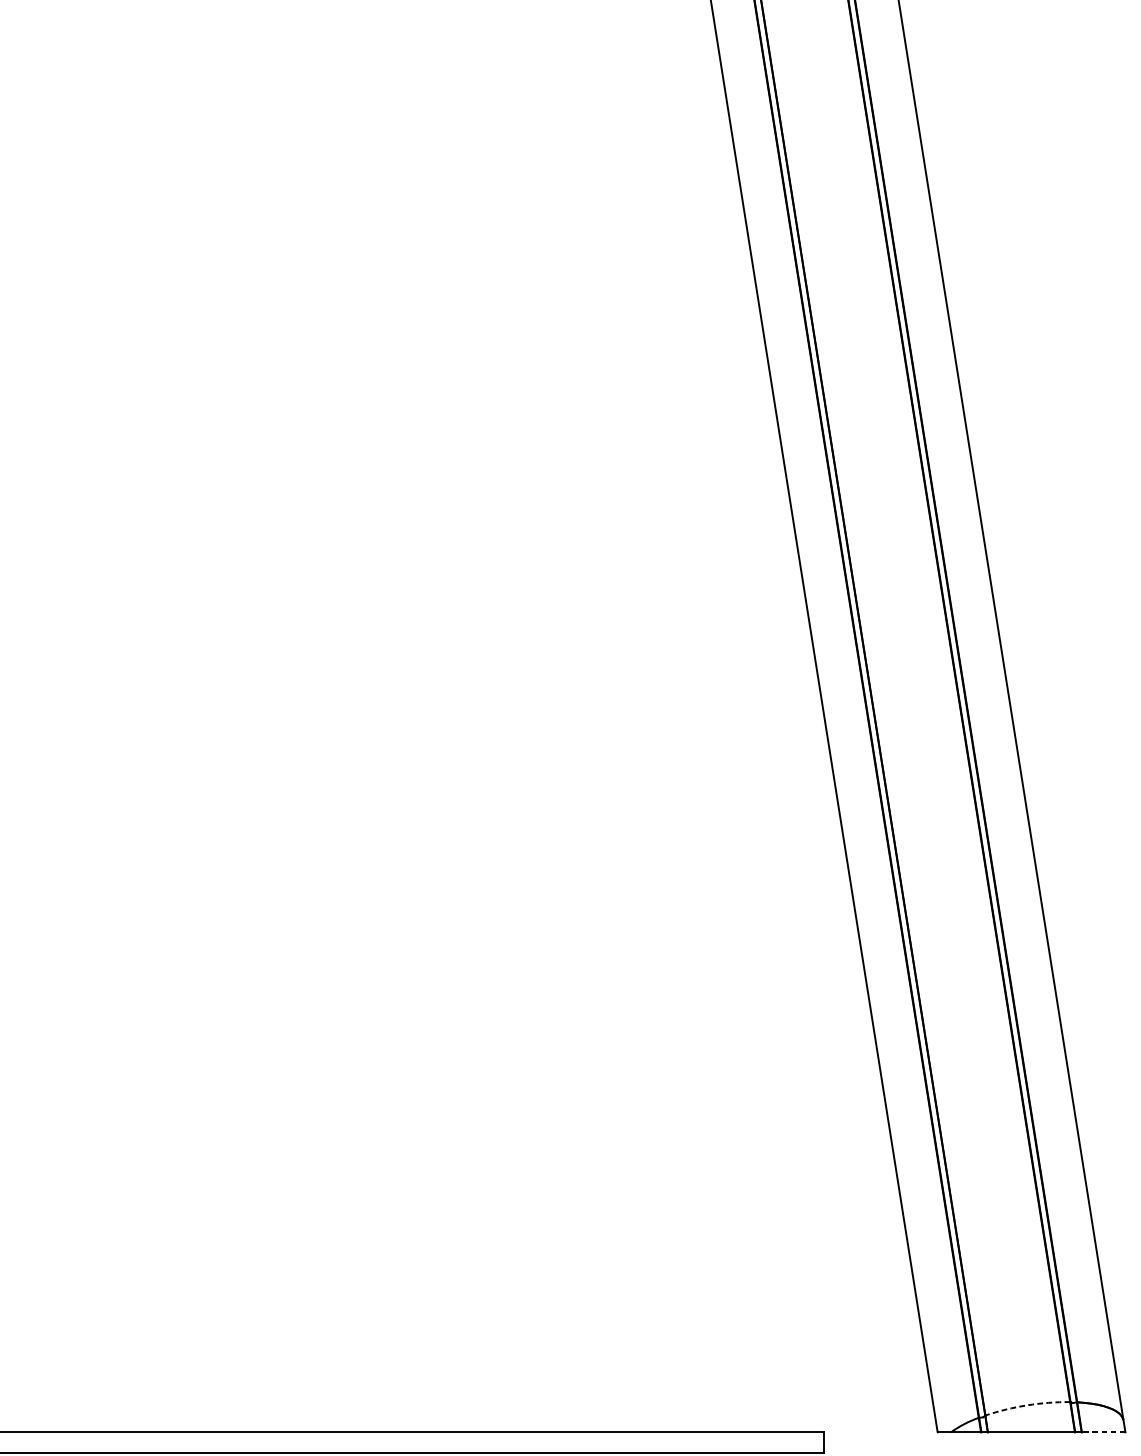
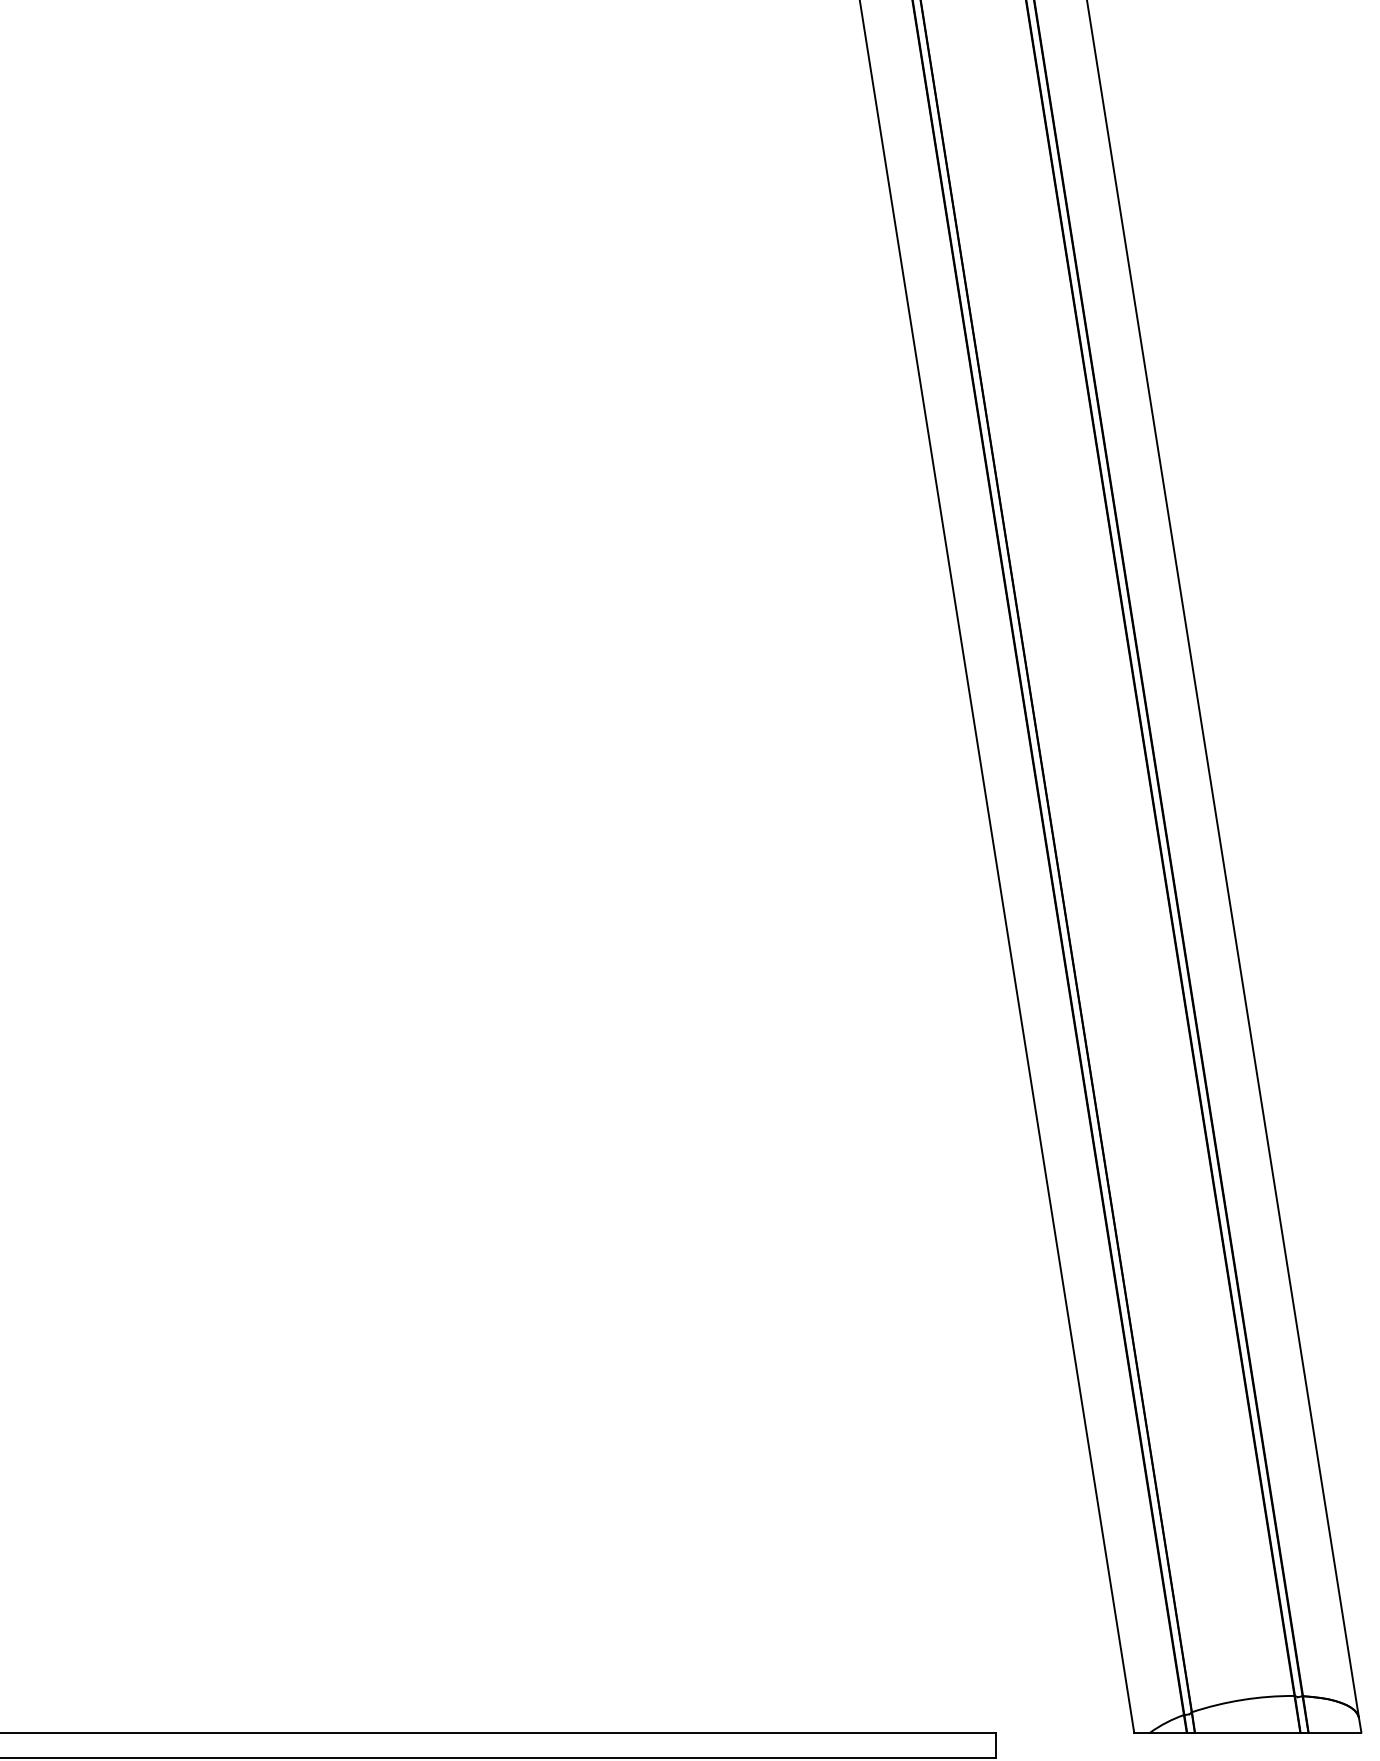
arc: (1027, 1404) -> (1242, 1699), dashed -> solid
line: (1103, 1432) -> (1334, 1732), dashed -> solid

